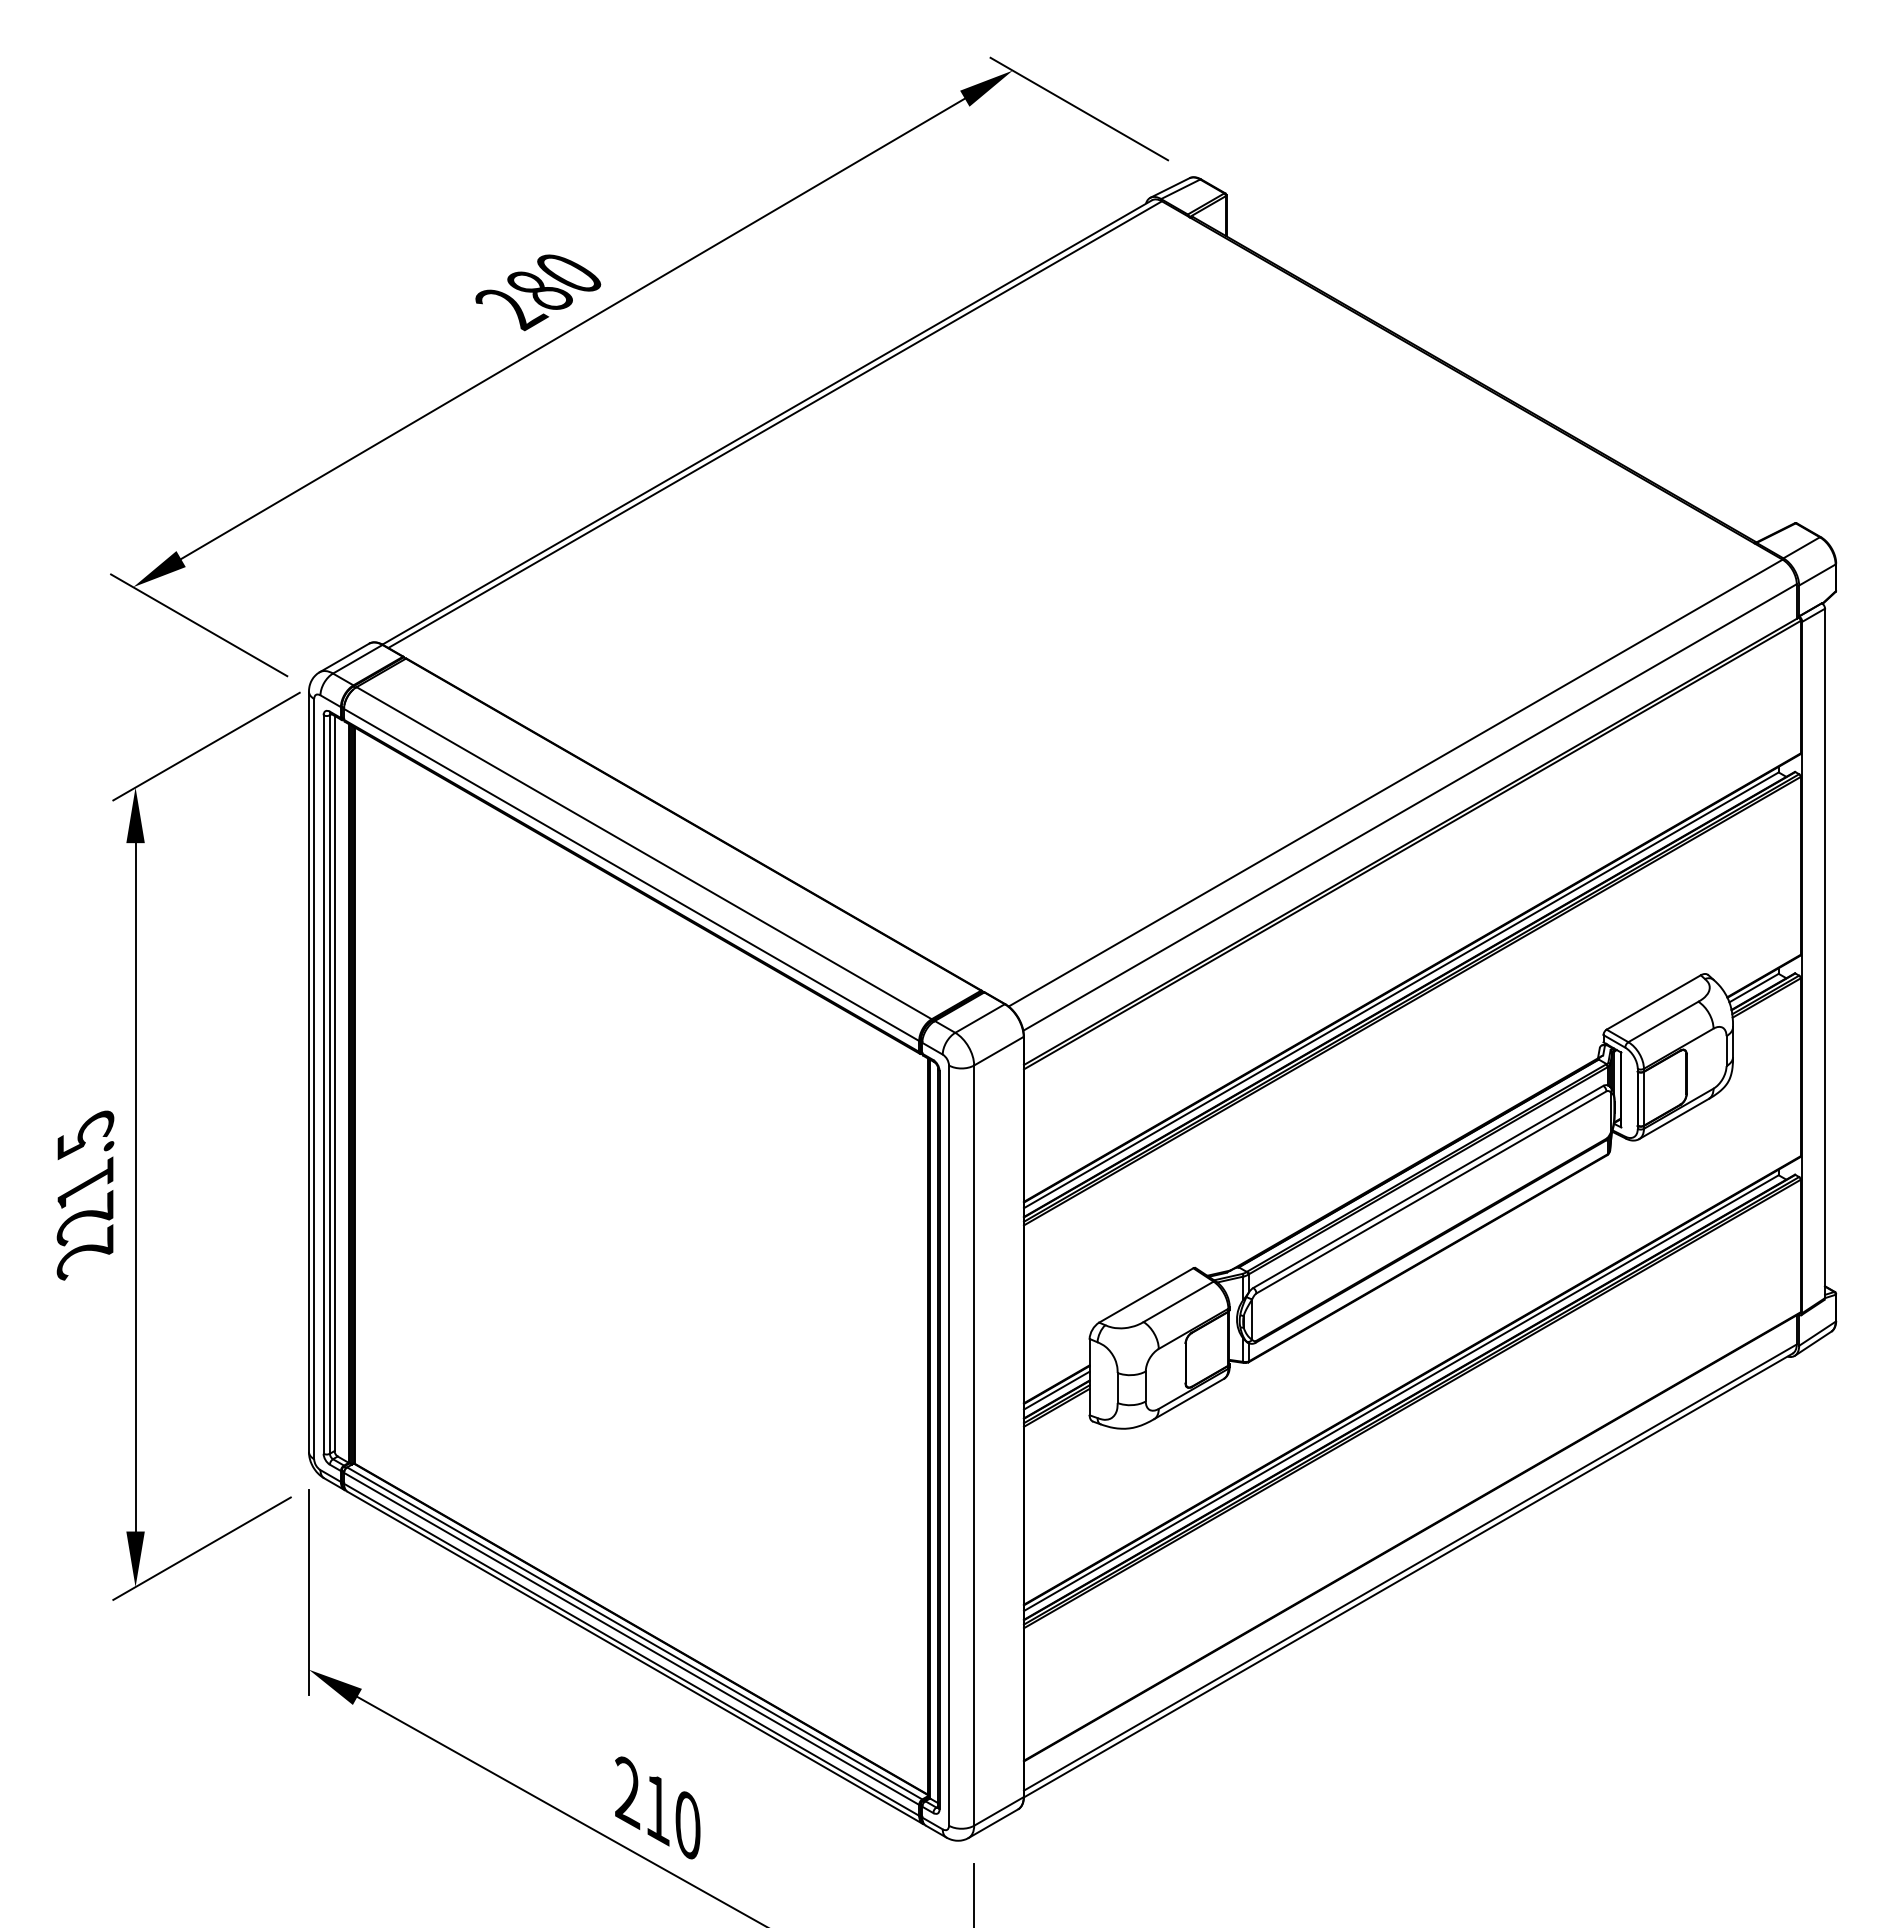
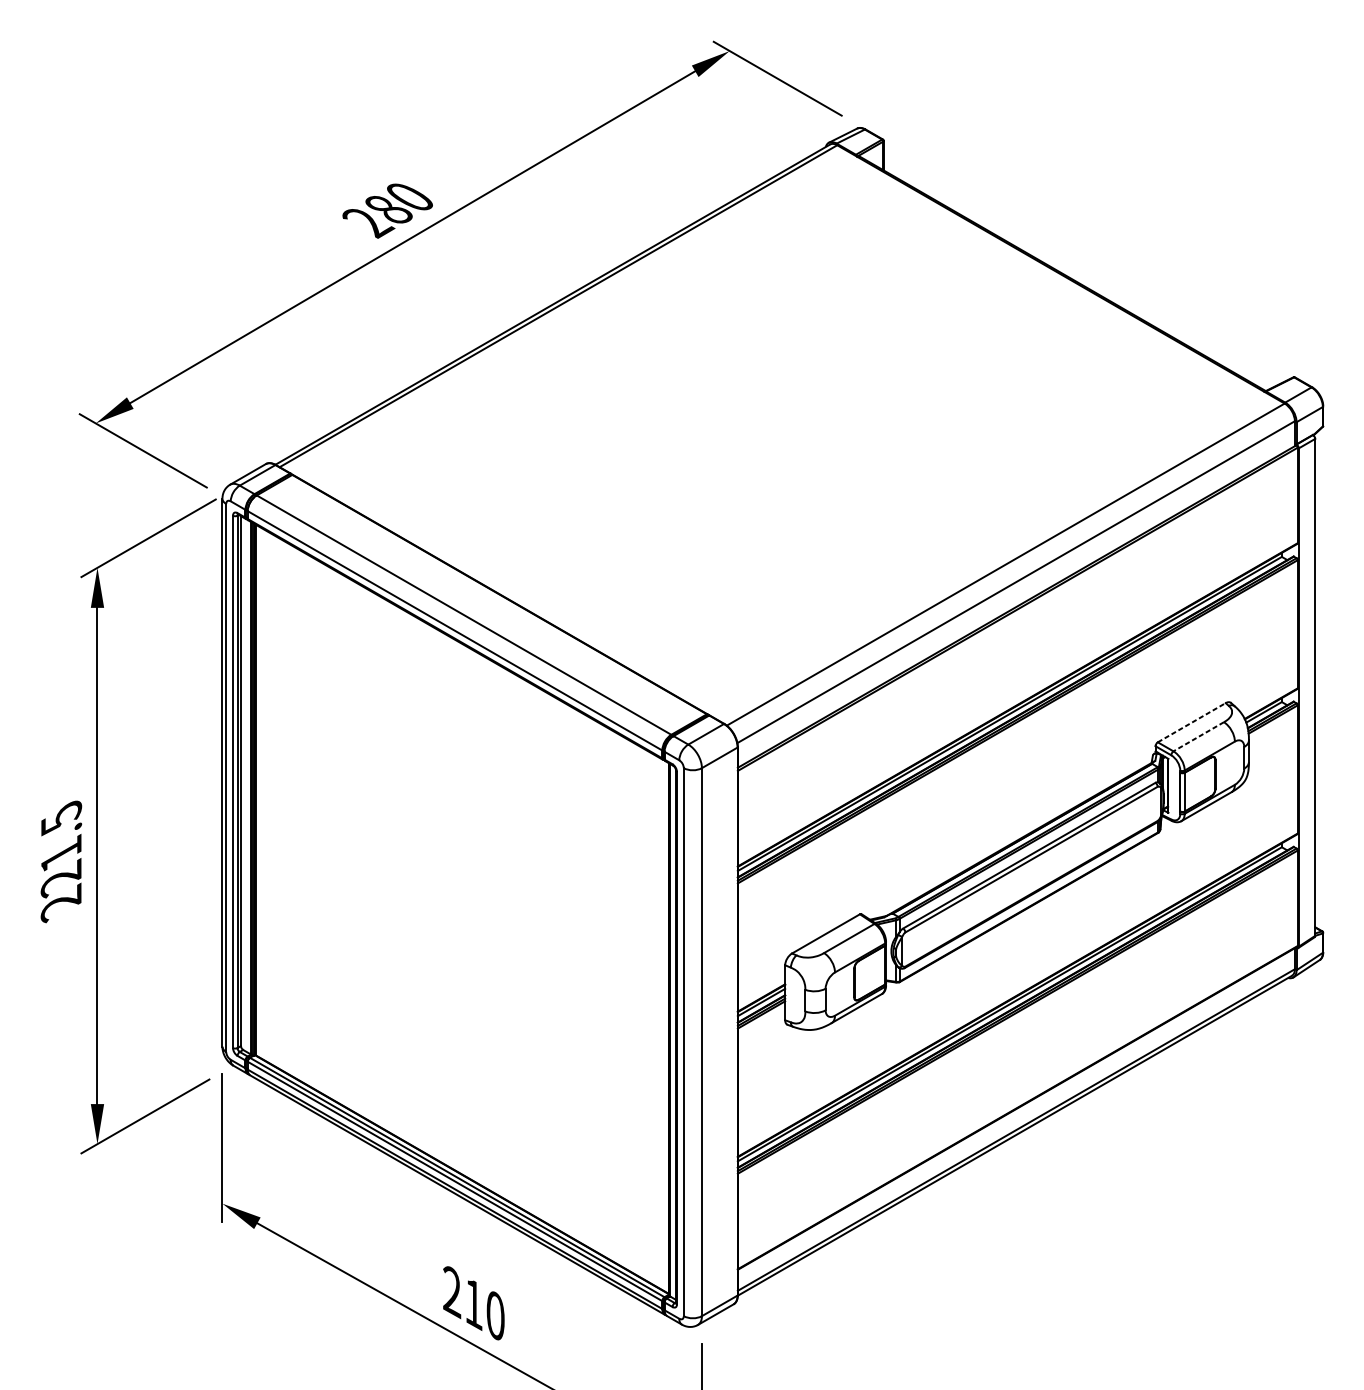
line: (1654, 1002) -> (1192, 722), solid -> dashed
line: (1662, 1022) -> (1198, 737), solid -> dashed

